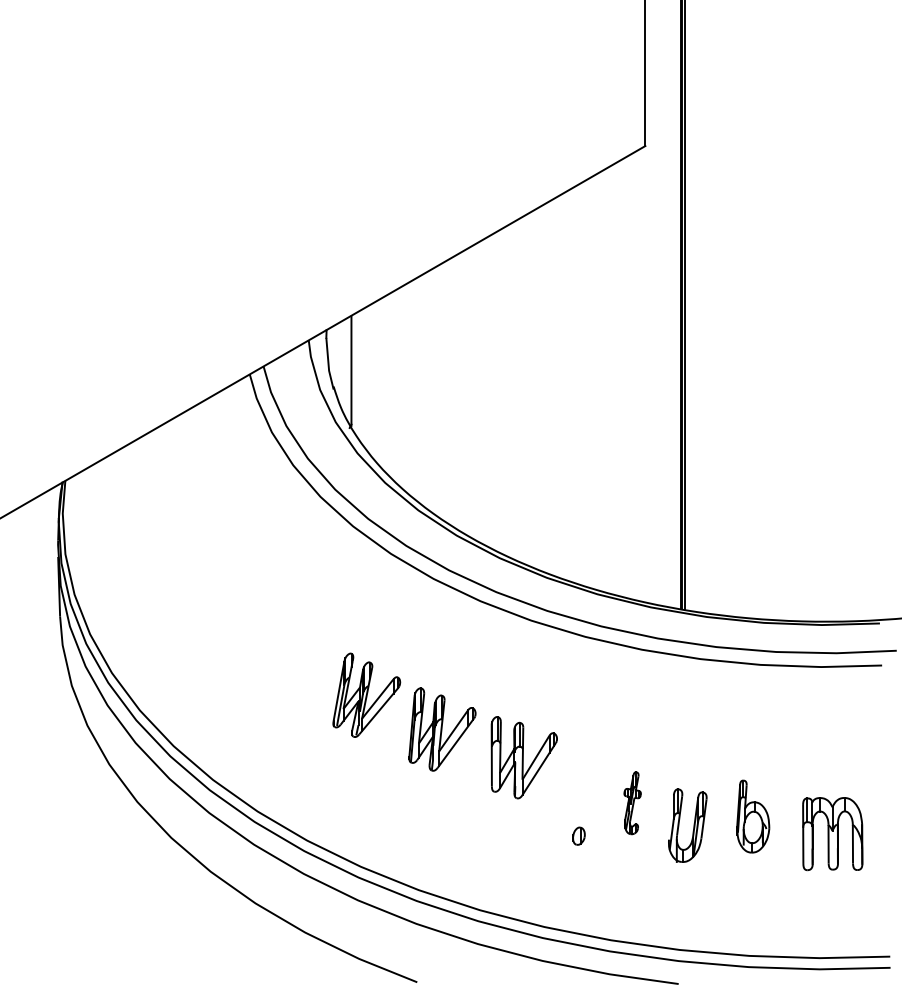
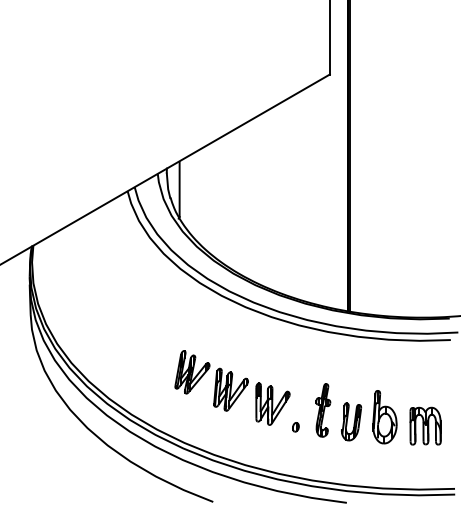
part: (445, 725) -> (232, 387), moved
part: (632, 803) -> (323, 410), size x1.67
part: (752, 817) -> (384, 417), size x1.43

